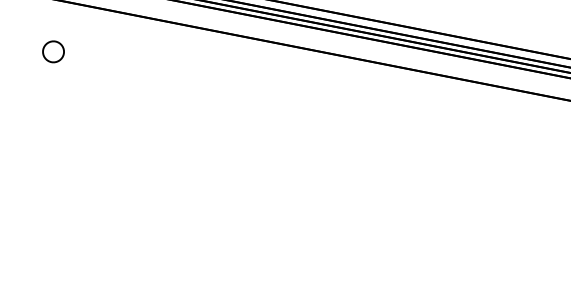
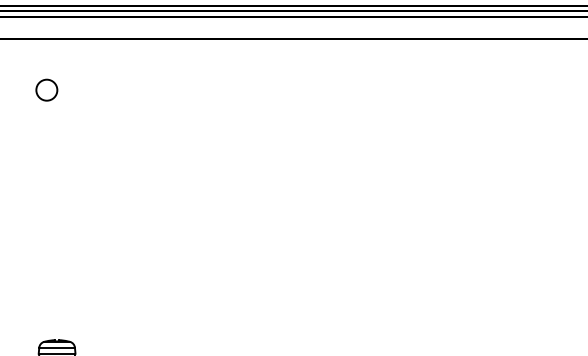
part: (53, 51) -> (46, 89), moved

